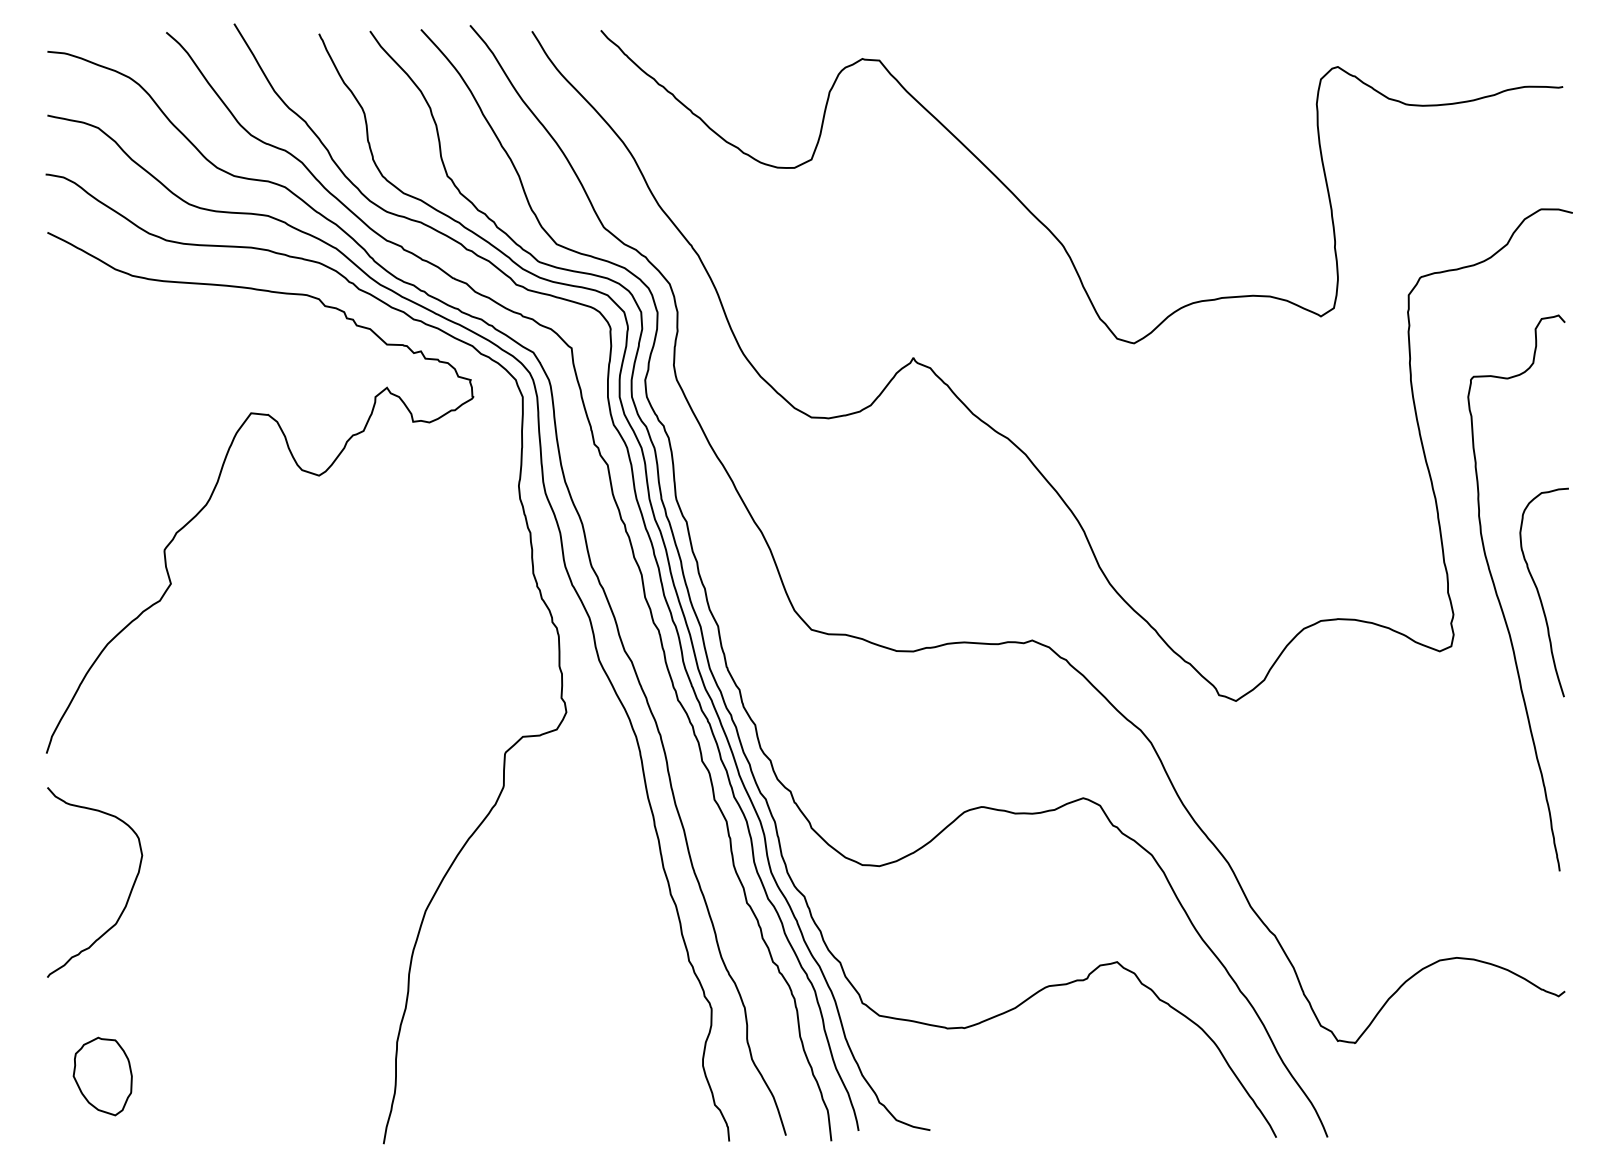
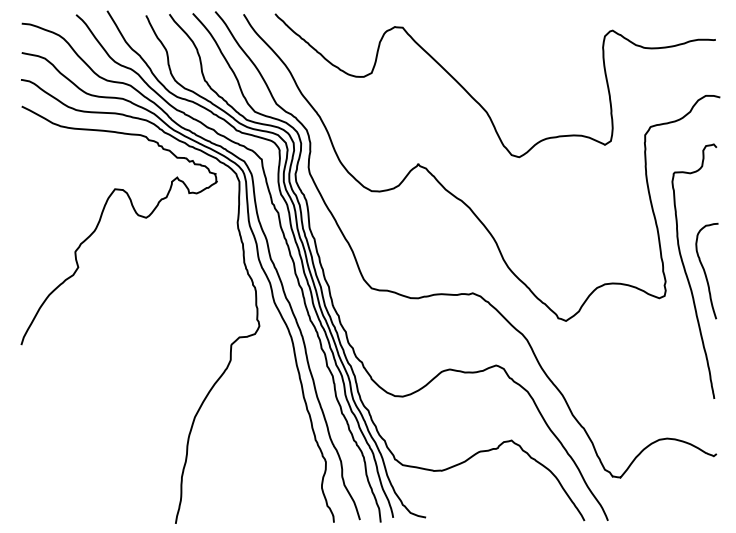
curve: (127, 894) -> (58, 409), removed
part: (101, 1075) -> (46, 492), removed

